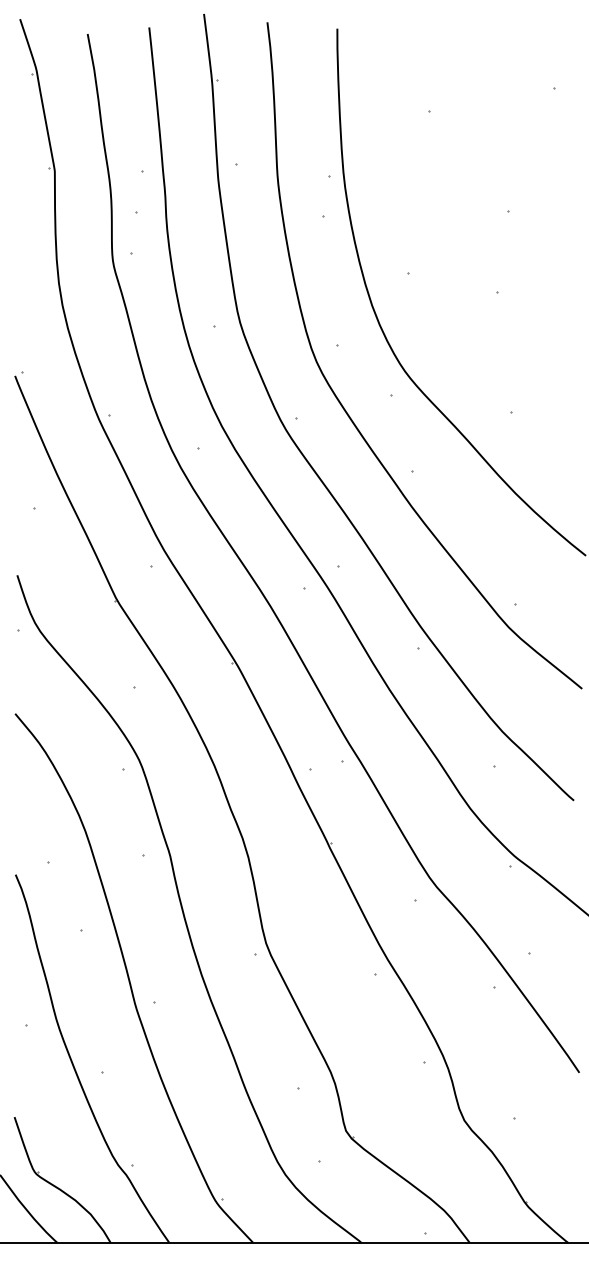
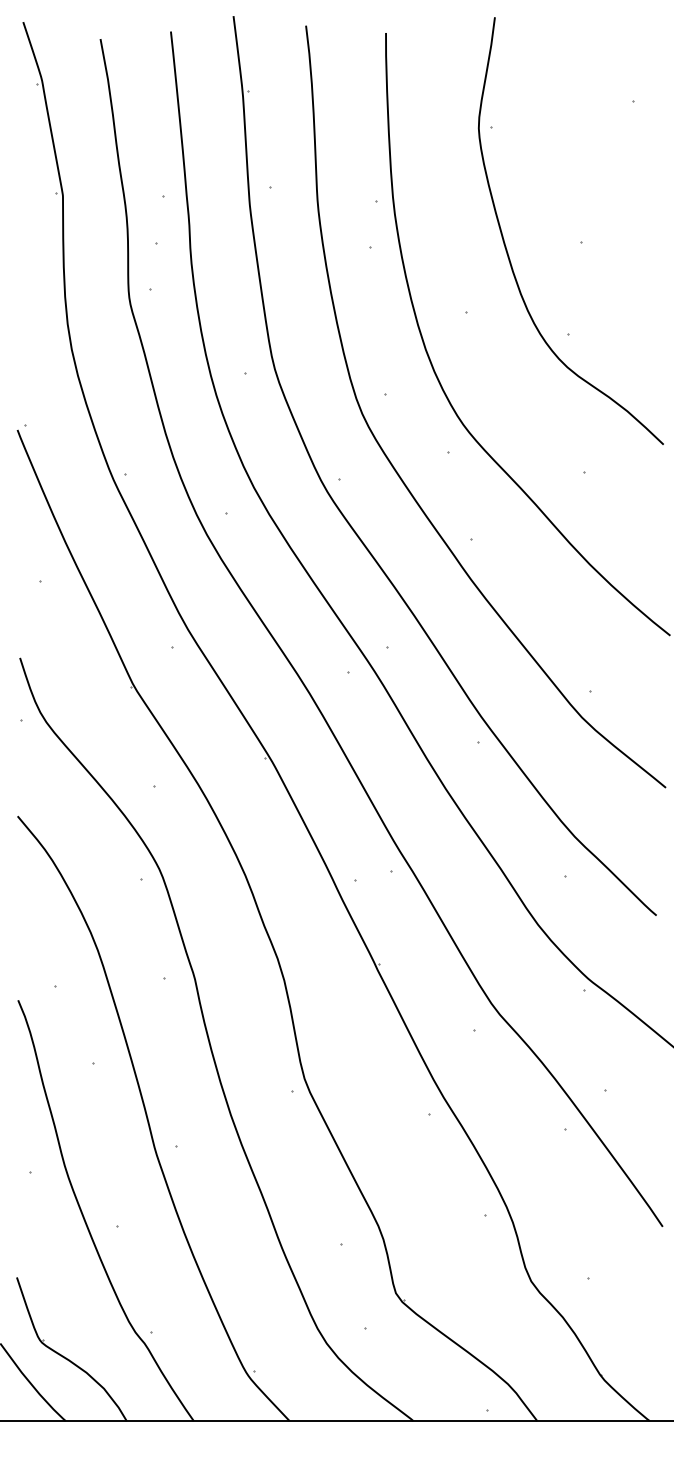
curve: (444, 220) -> (508, 252), added

